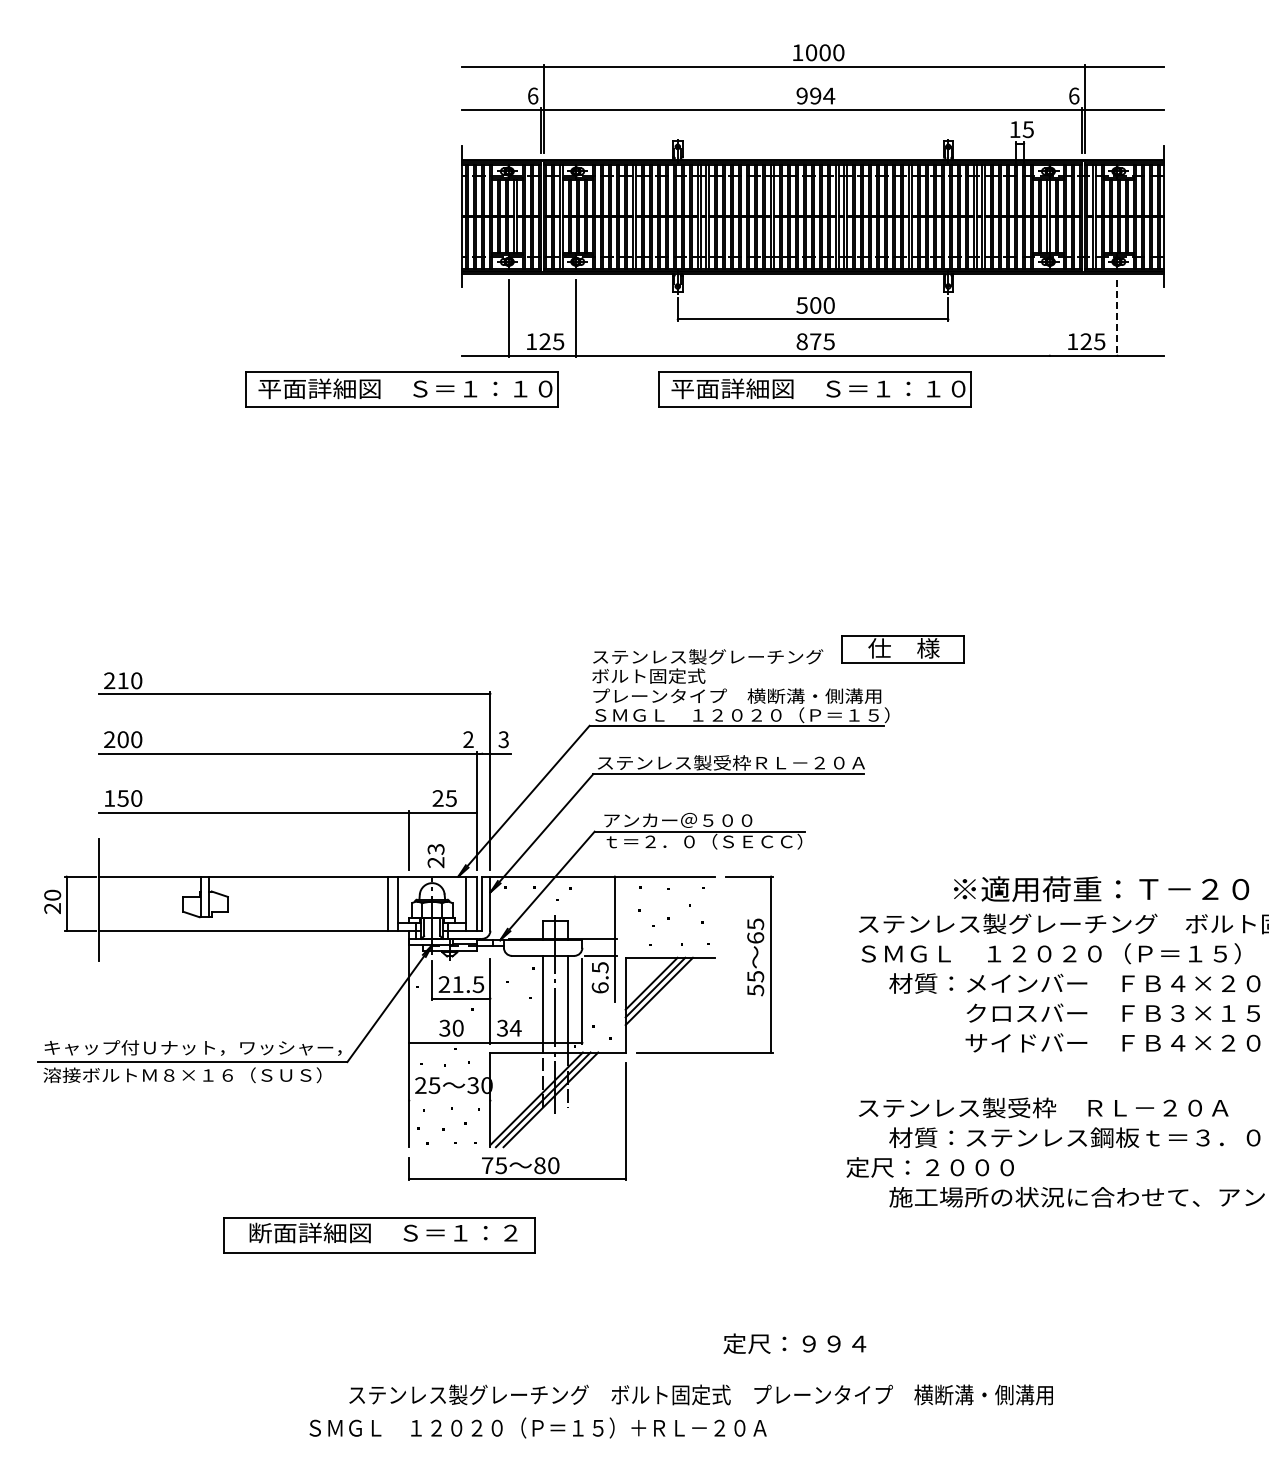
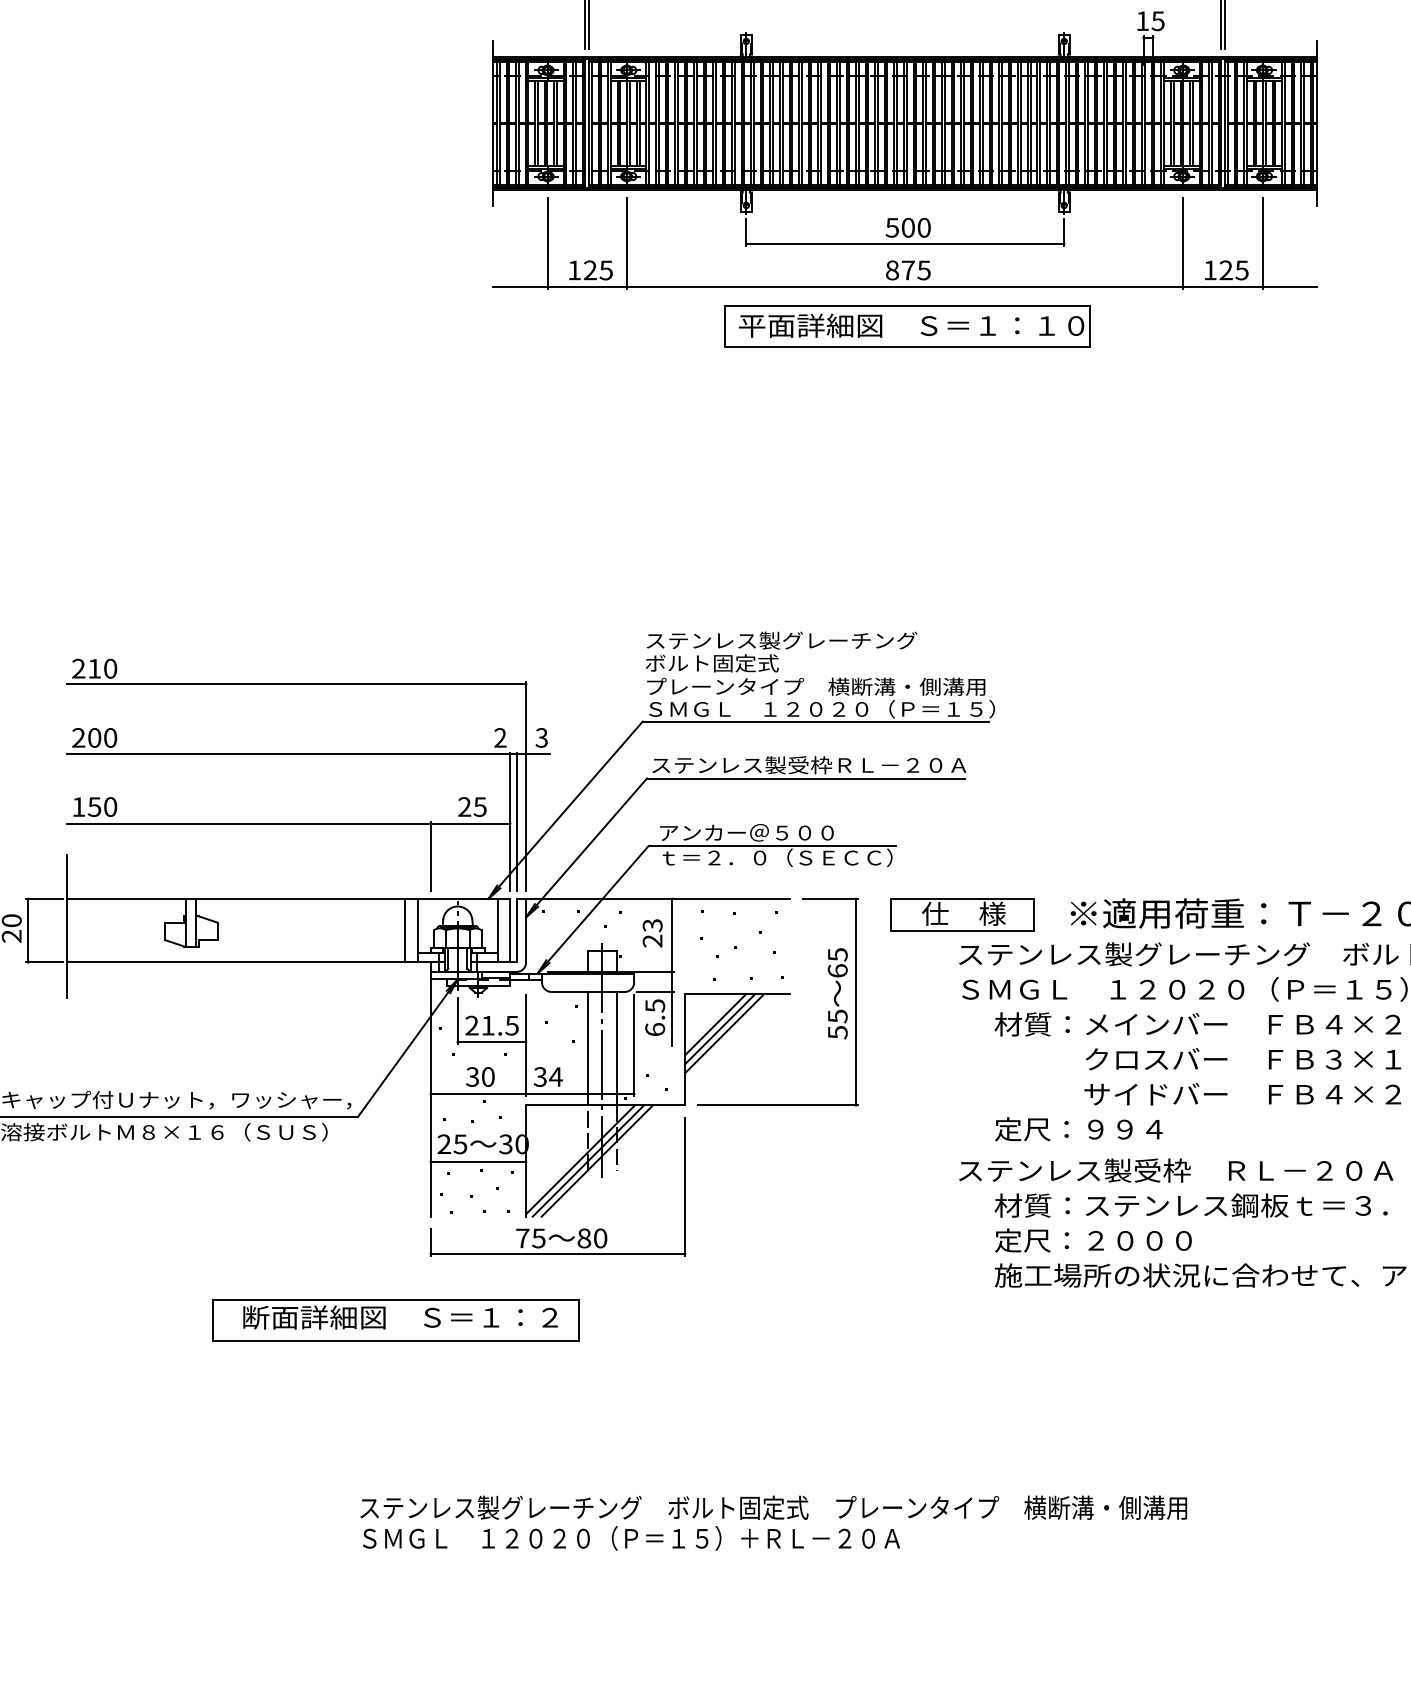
line: (1049, 318) -> (1183, 243), added
line: (1117, 318) -> (1262, 243), dashed -> solid
part: (401, 389) -> (421, 326), removed
part: (902, 649) -> (962, 915), moved
line: (482, 810) -> (516, 821), added
text: (435, 856) -> (651, 933), moved
line: (449, 1100) -> (478, 1161), added
text: (929, 1167) -> (1092, 1240), moved
text: (794, 1343) -> (1078, 1128), moved
text: (537, 1427) -> (630, 1537), moved

